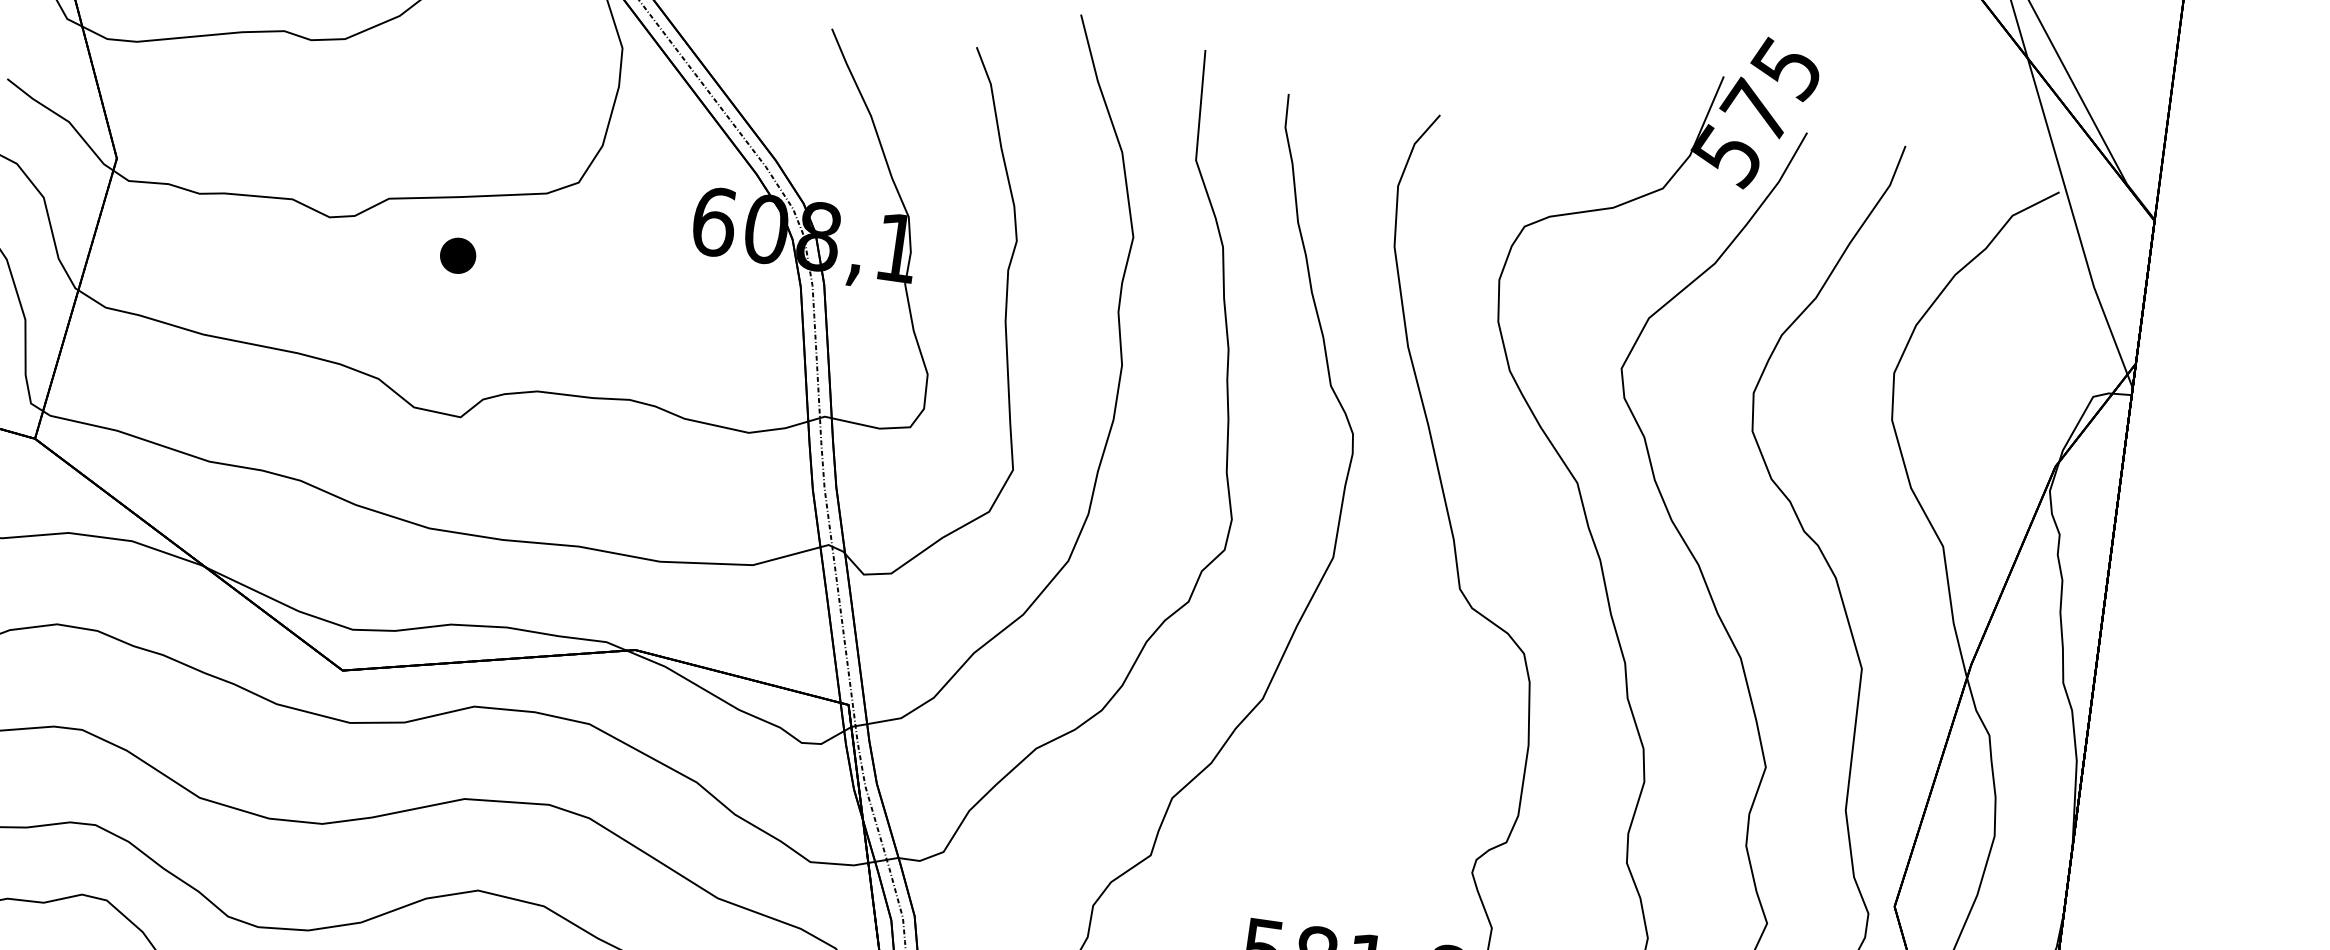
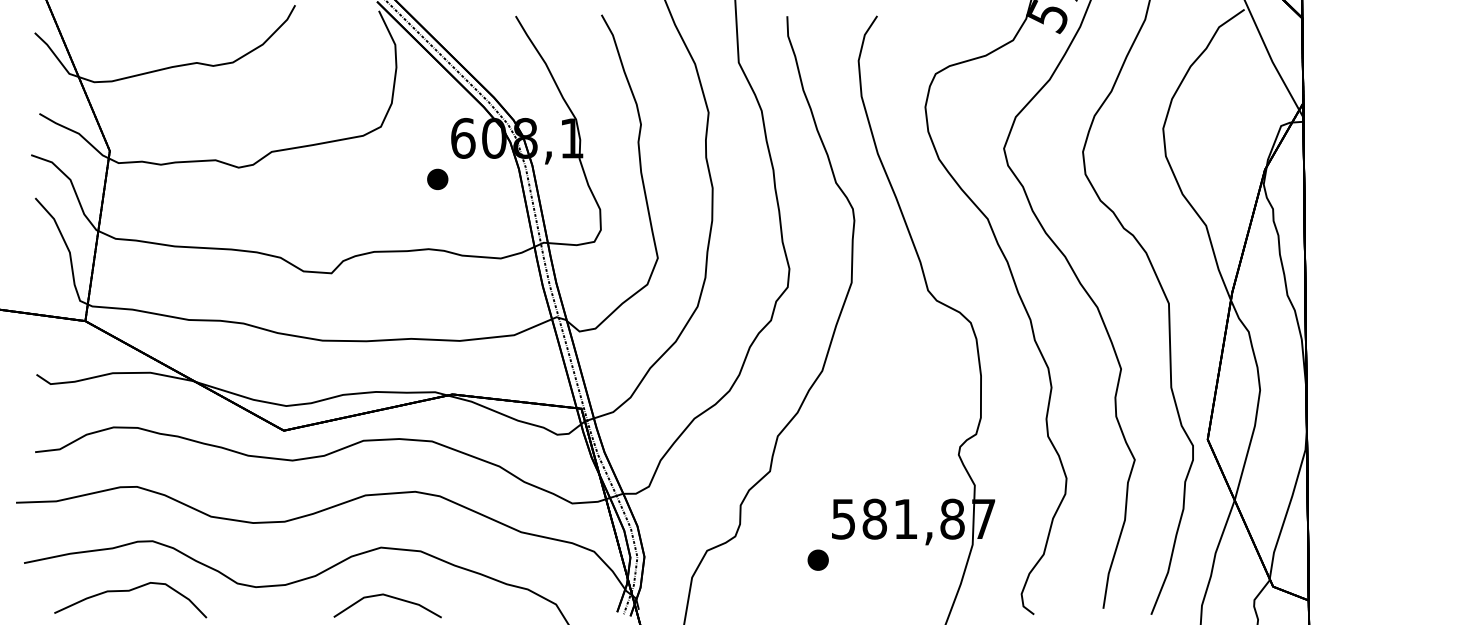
part: (457, 254) -> (437, 178), moved

